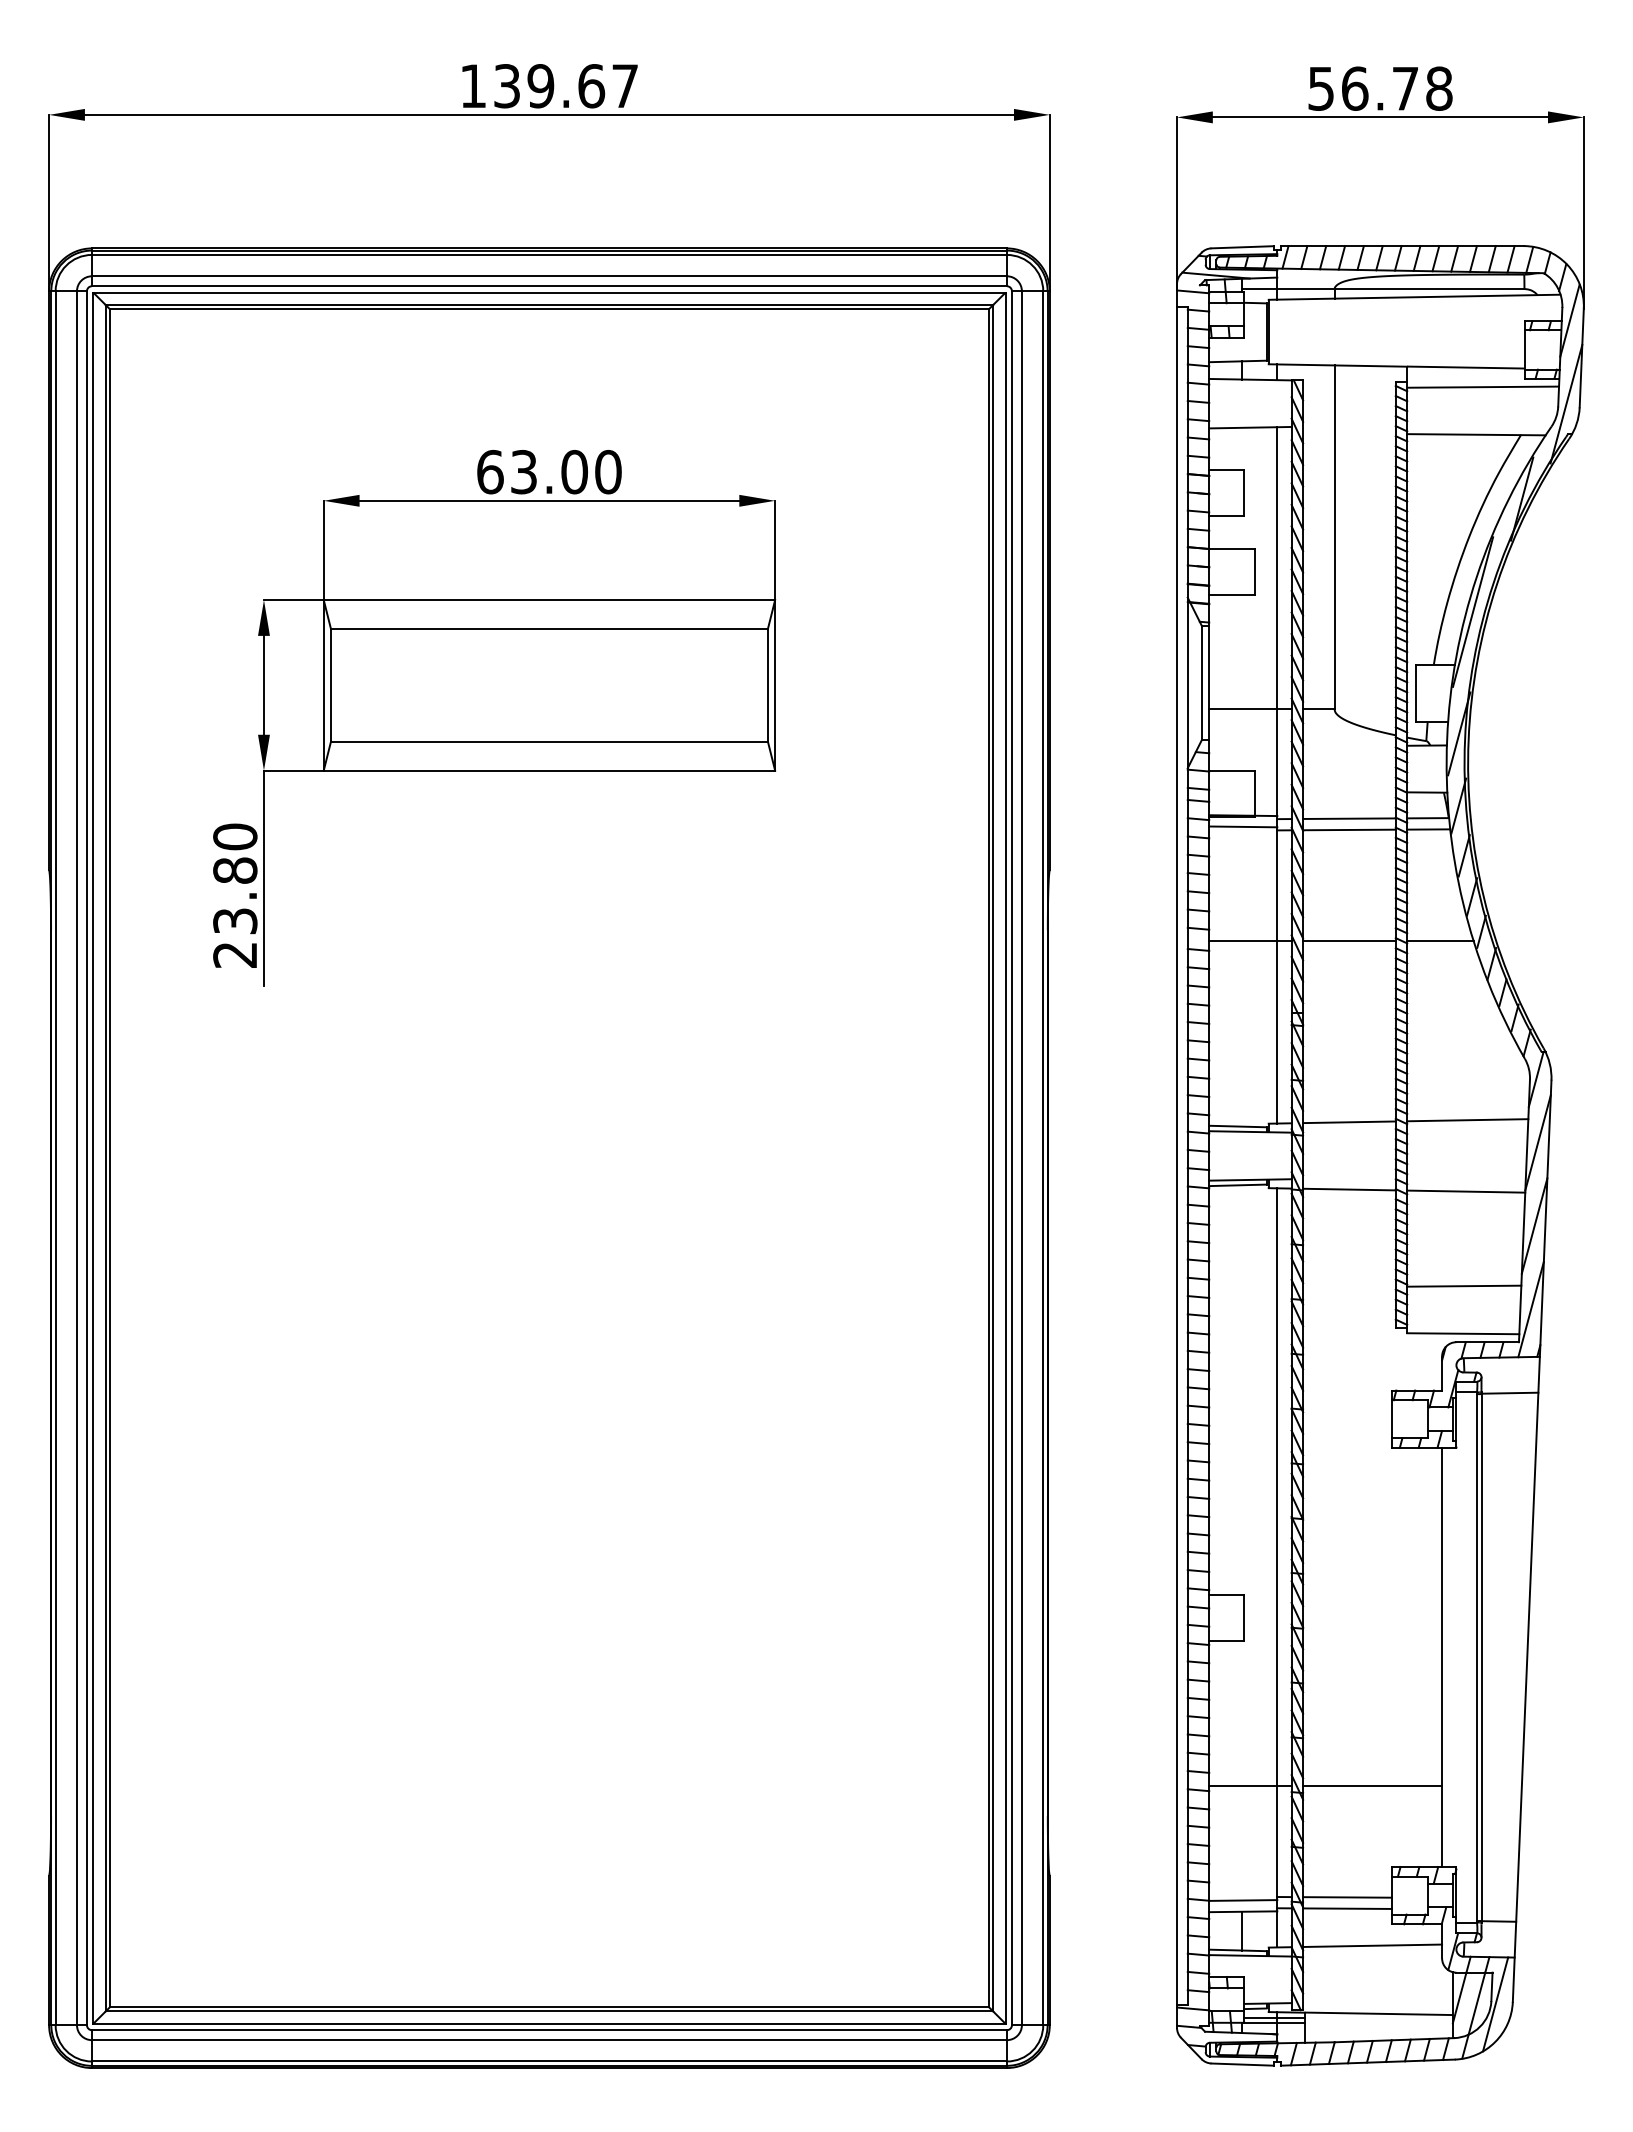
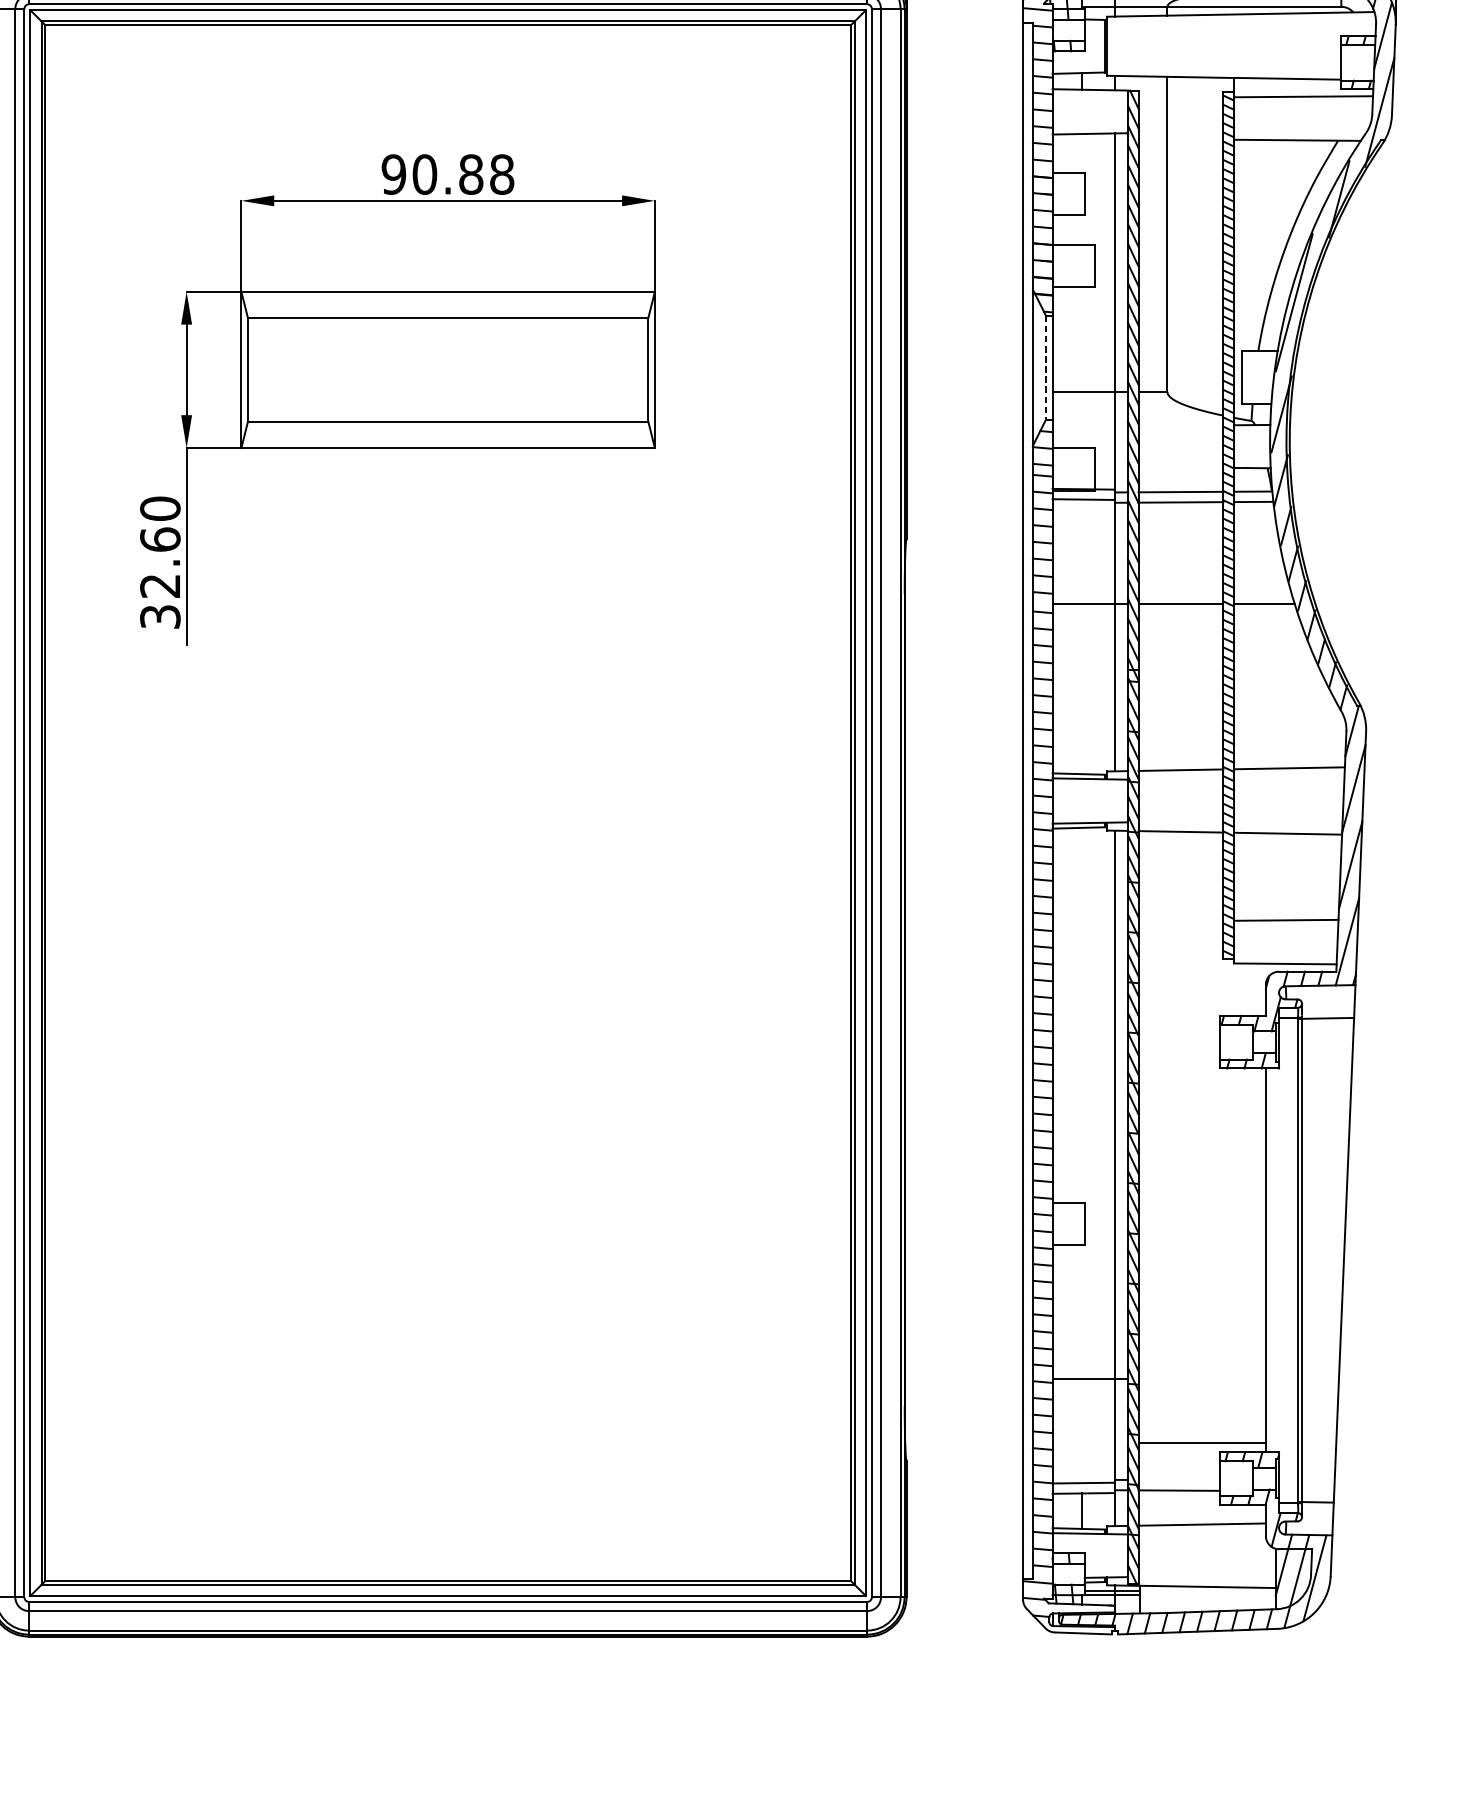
text: (549, 471) -> (448, 174), 63.00 -> 90.88
line: (1202, 682) -> (1046, 367), solid -> dashed
text: (235, 912) -> (160, 578), 23.80 -> 32.60
line: (1372, 1786) -> (1202, 1442), moved
line: (1347, 1897) -> (1179, 1480), removed

